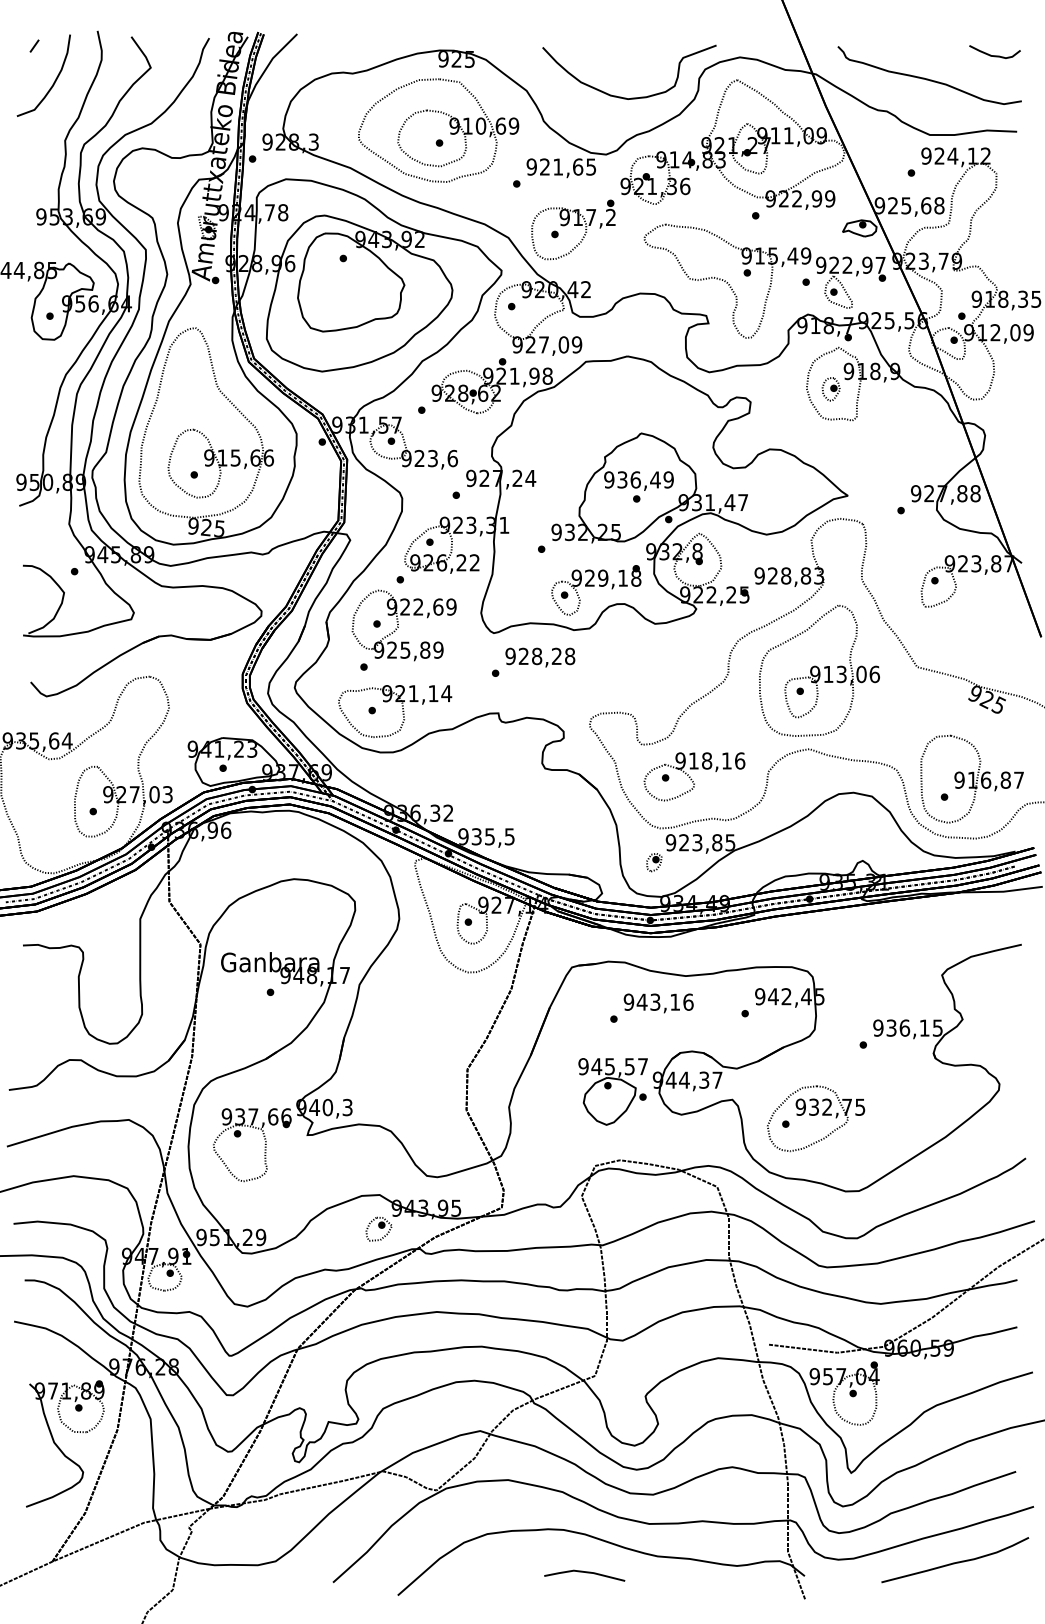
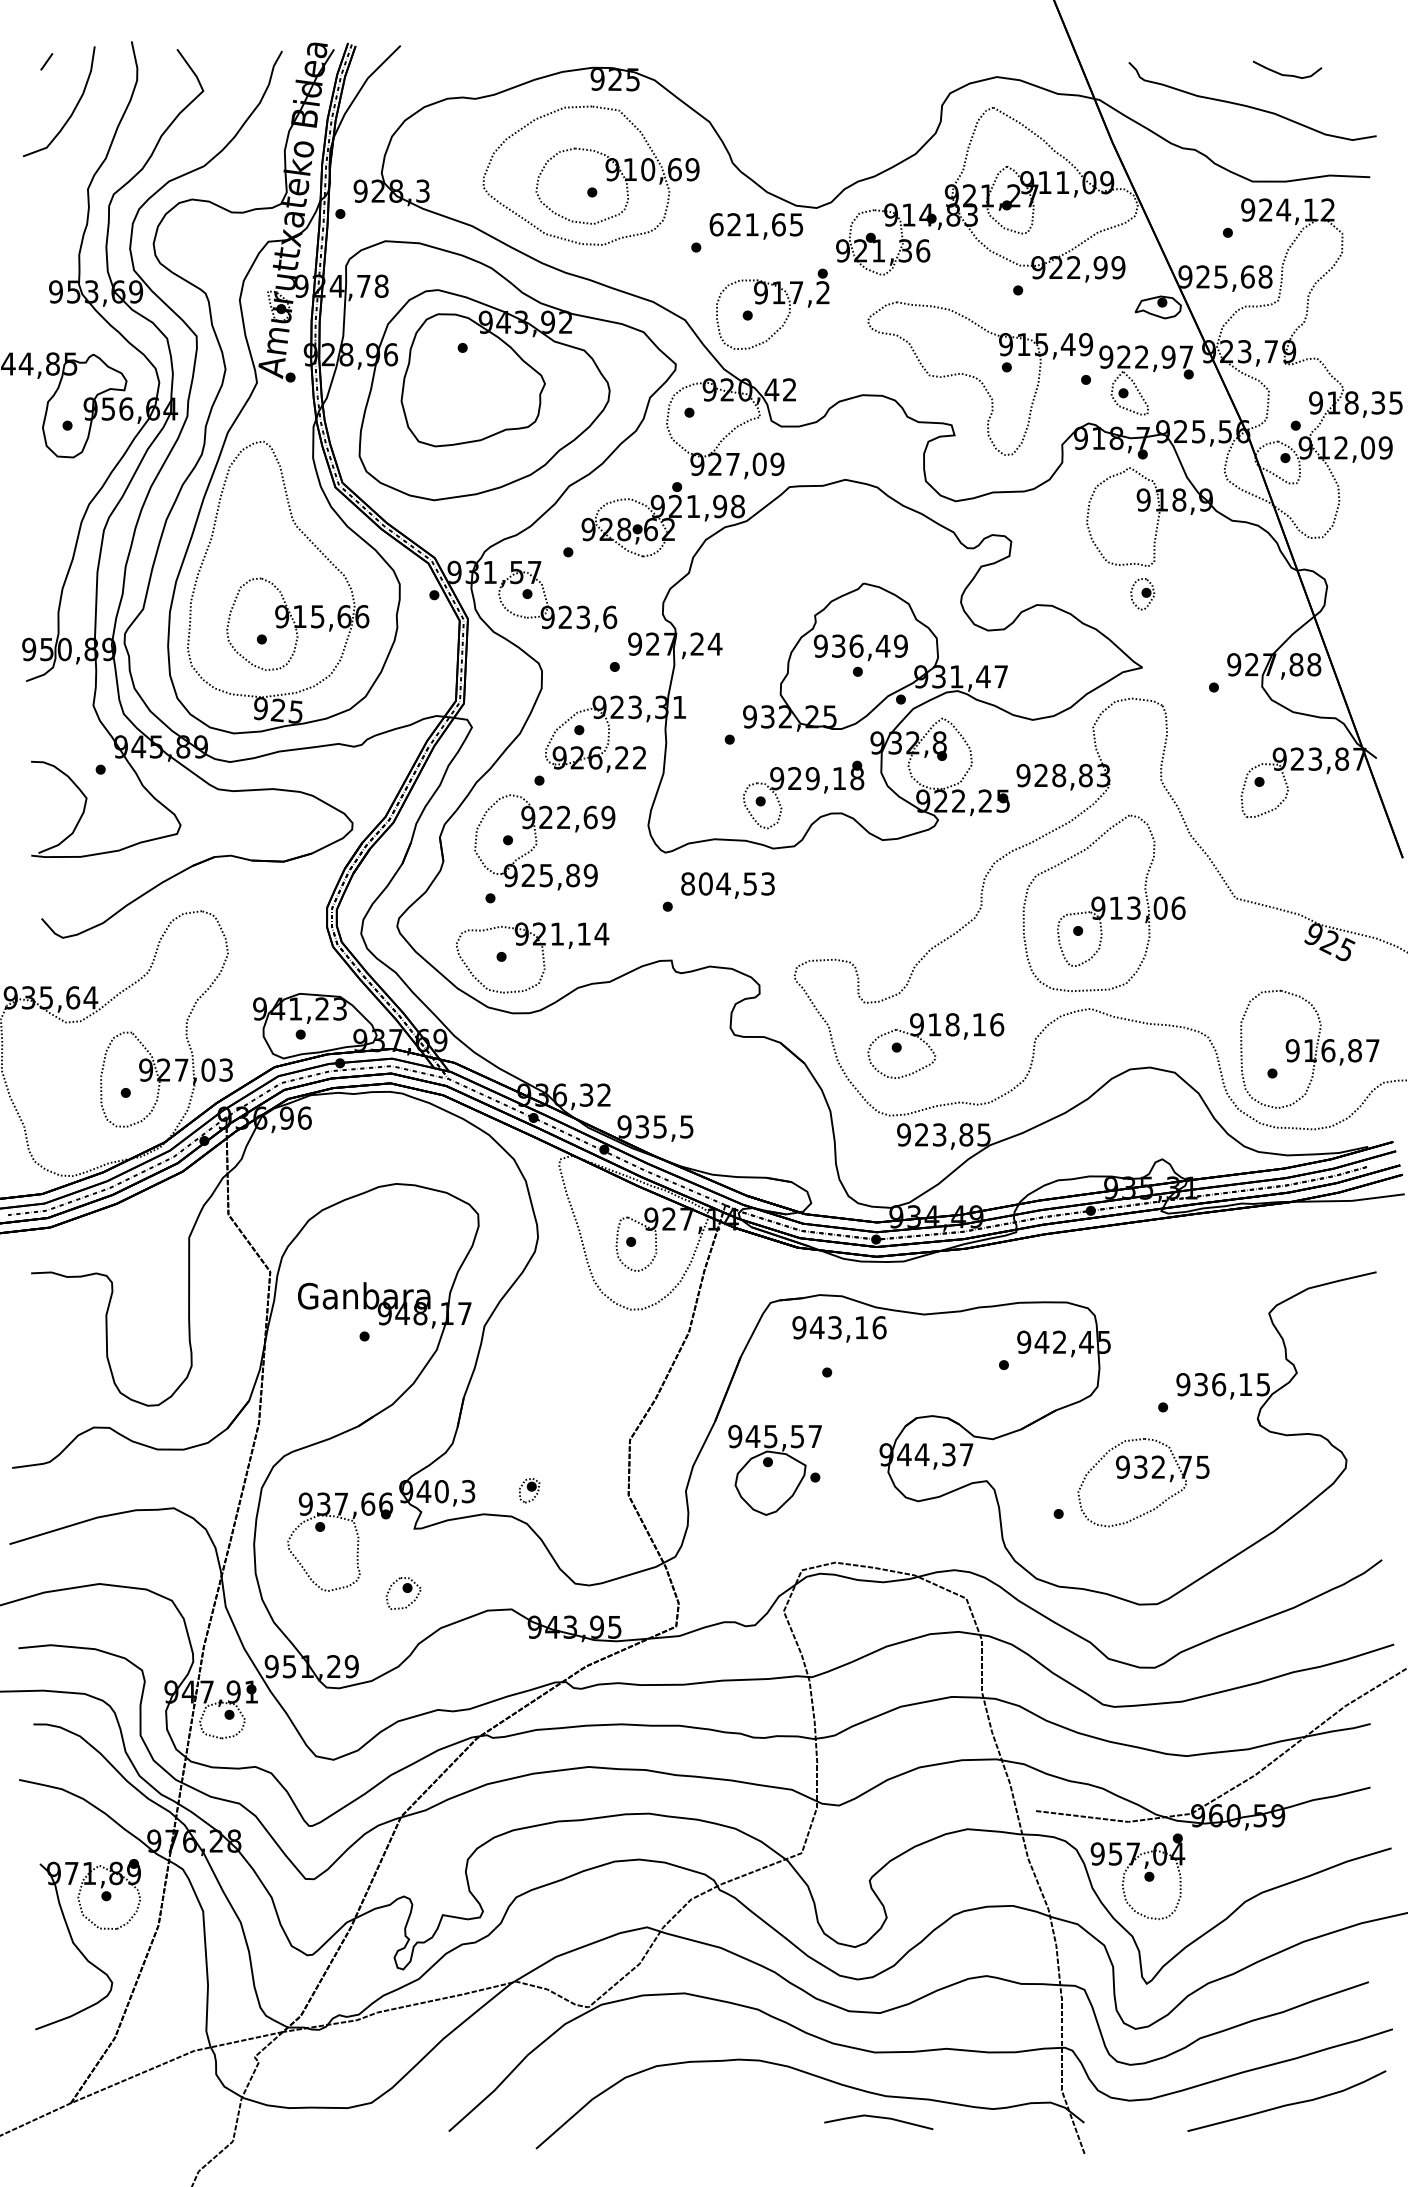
curve: (995, 55) -> (1287, 74), moved
curve: (622, 97) -> (838, 130), removed
text: (531, 166) -> (716, 224), 921,65 -> 621,65
part: (830, 389) -> (1142, 594), moved
text: (540, 656) -> (728, 883), 928,28 -> 804,53
part: (654, 862) -> (529, 1490), moved
text: (658, 1003) -> (839, 1329), moved
part: (612, 1091) -> (774, 1469), moved
part: (816, 1118) -> (1143, 1482), moved
part: (378, 1229) -> (403, 1593), moved
line: (584, 1572) -> (878, 2118), moved

